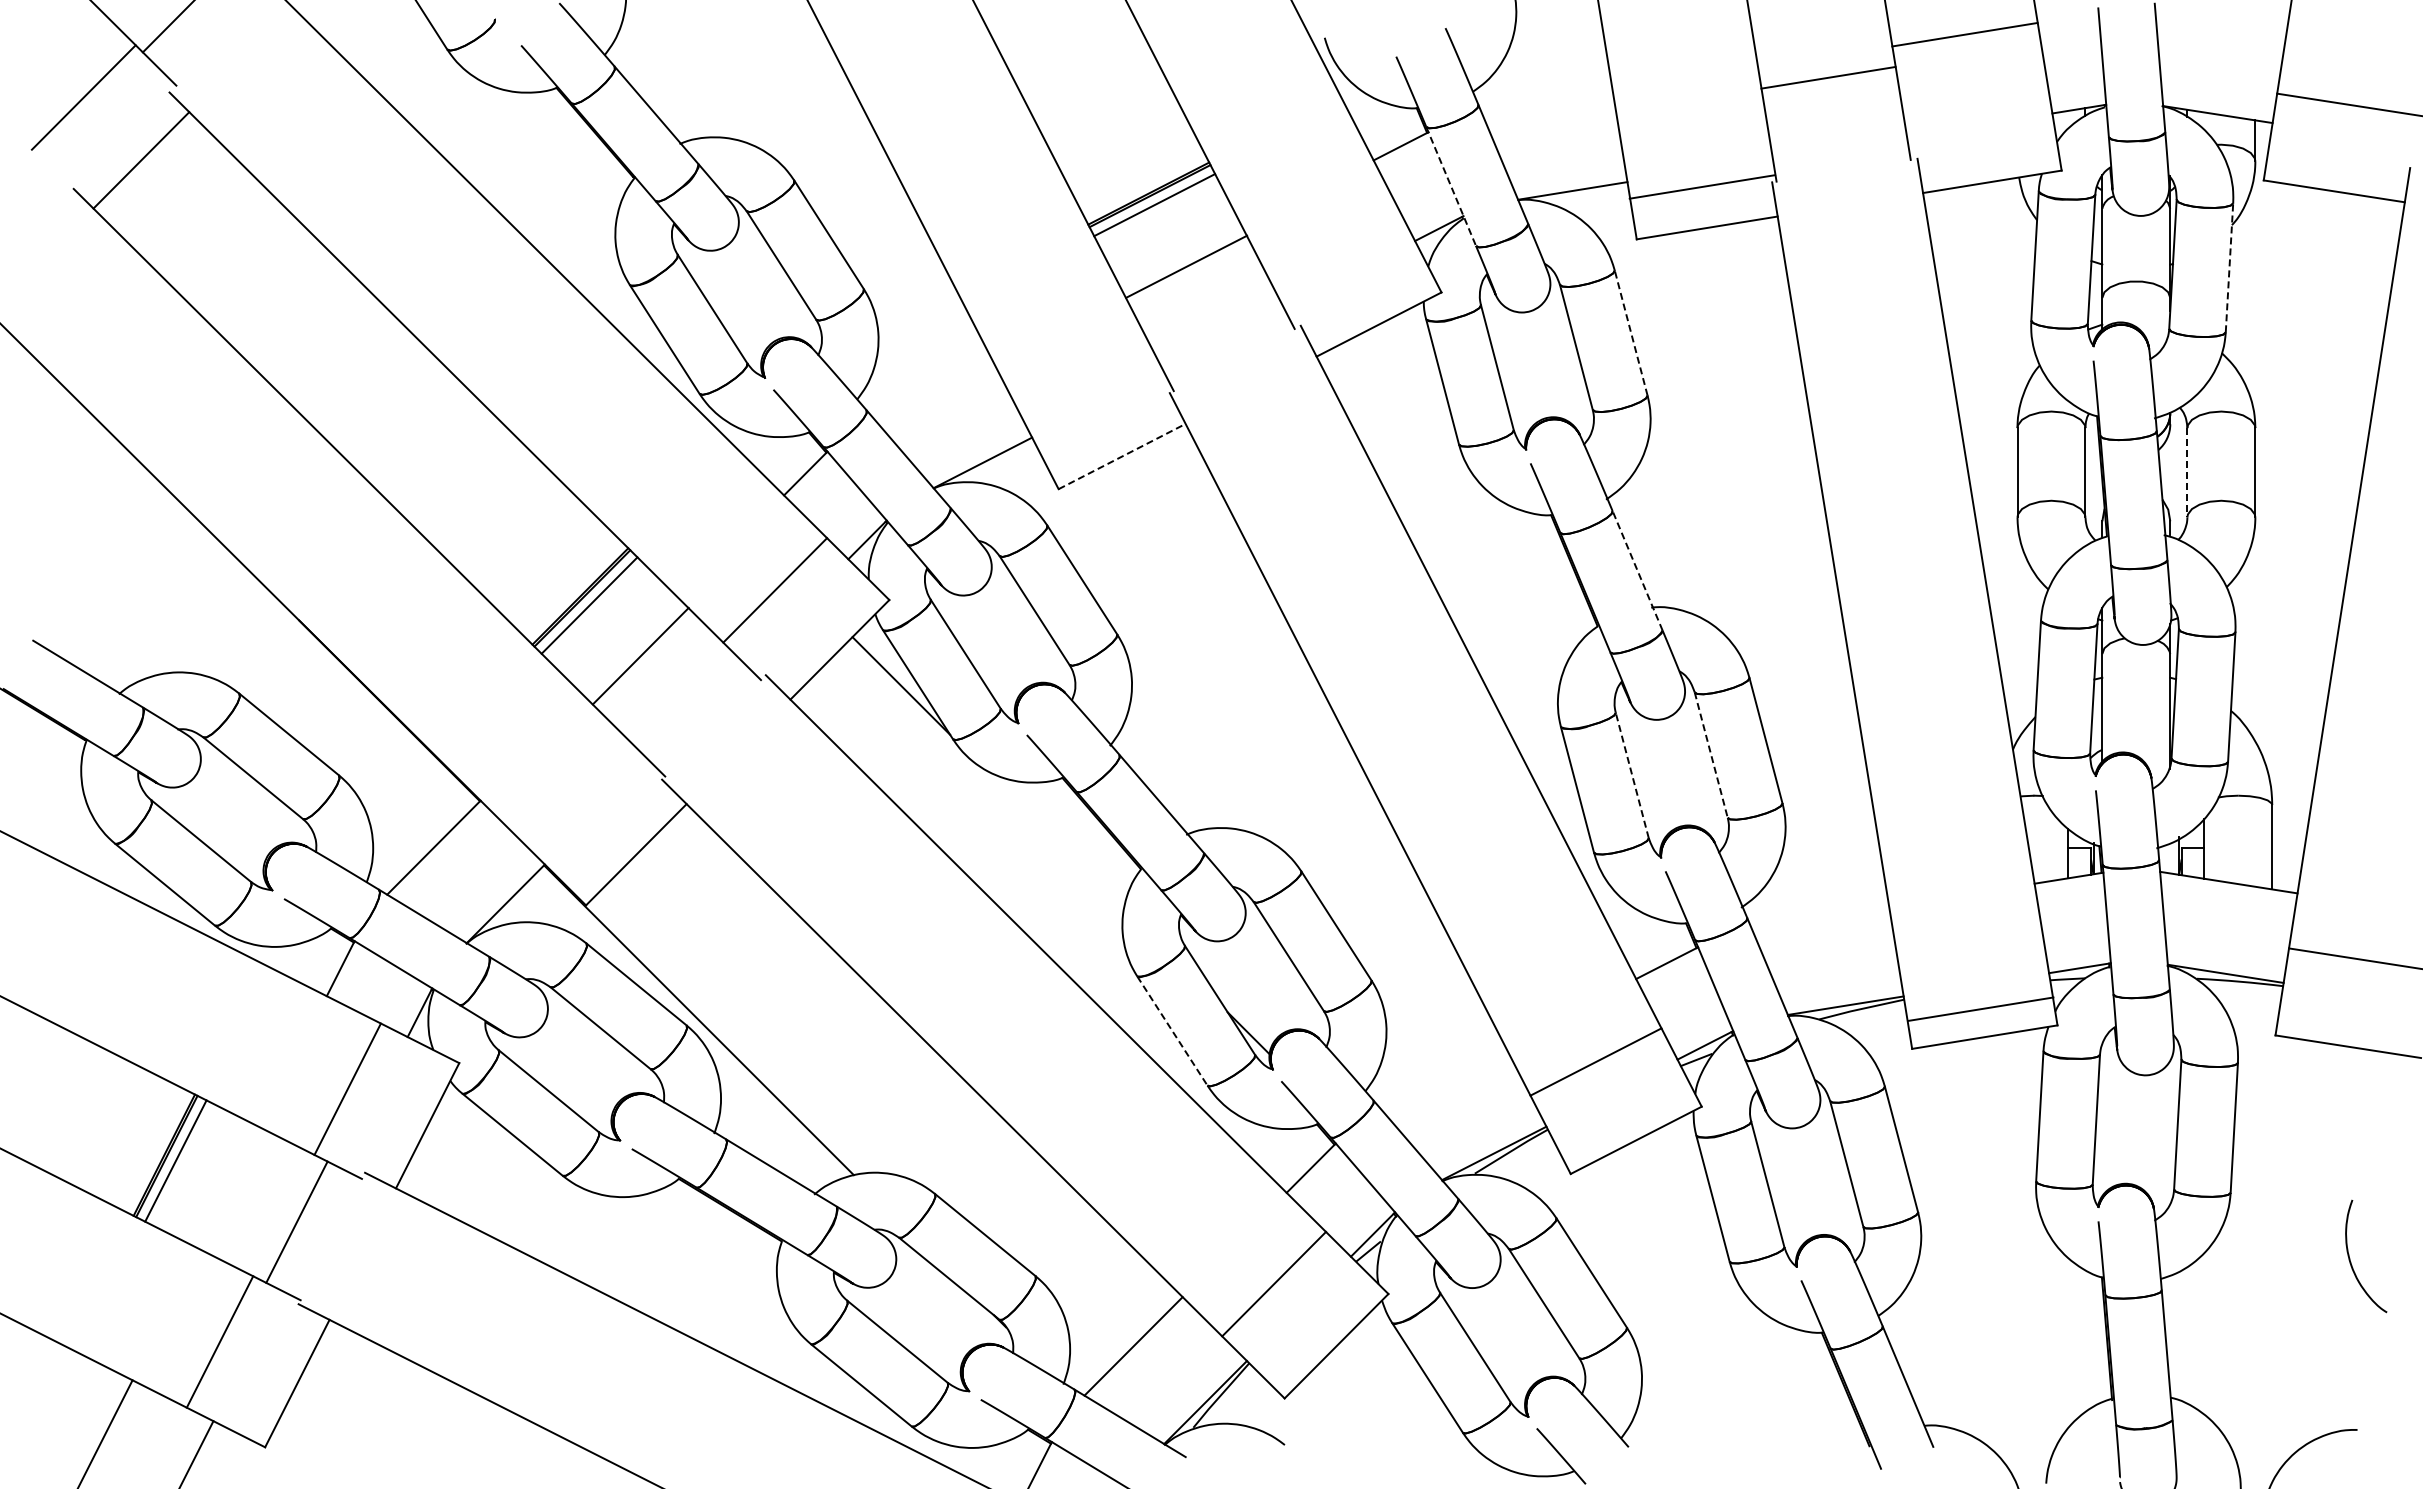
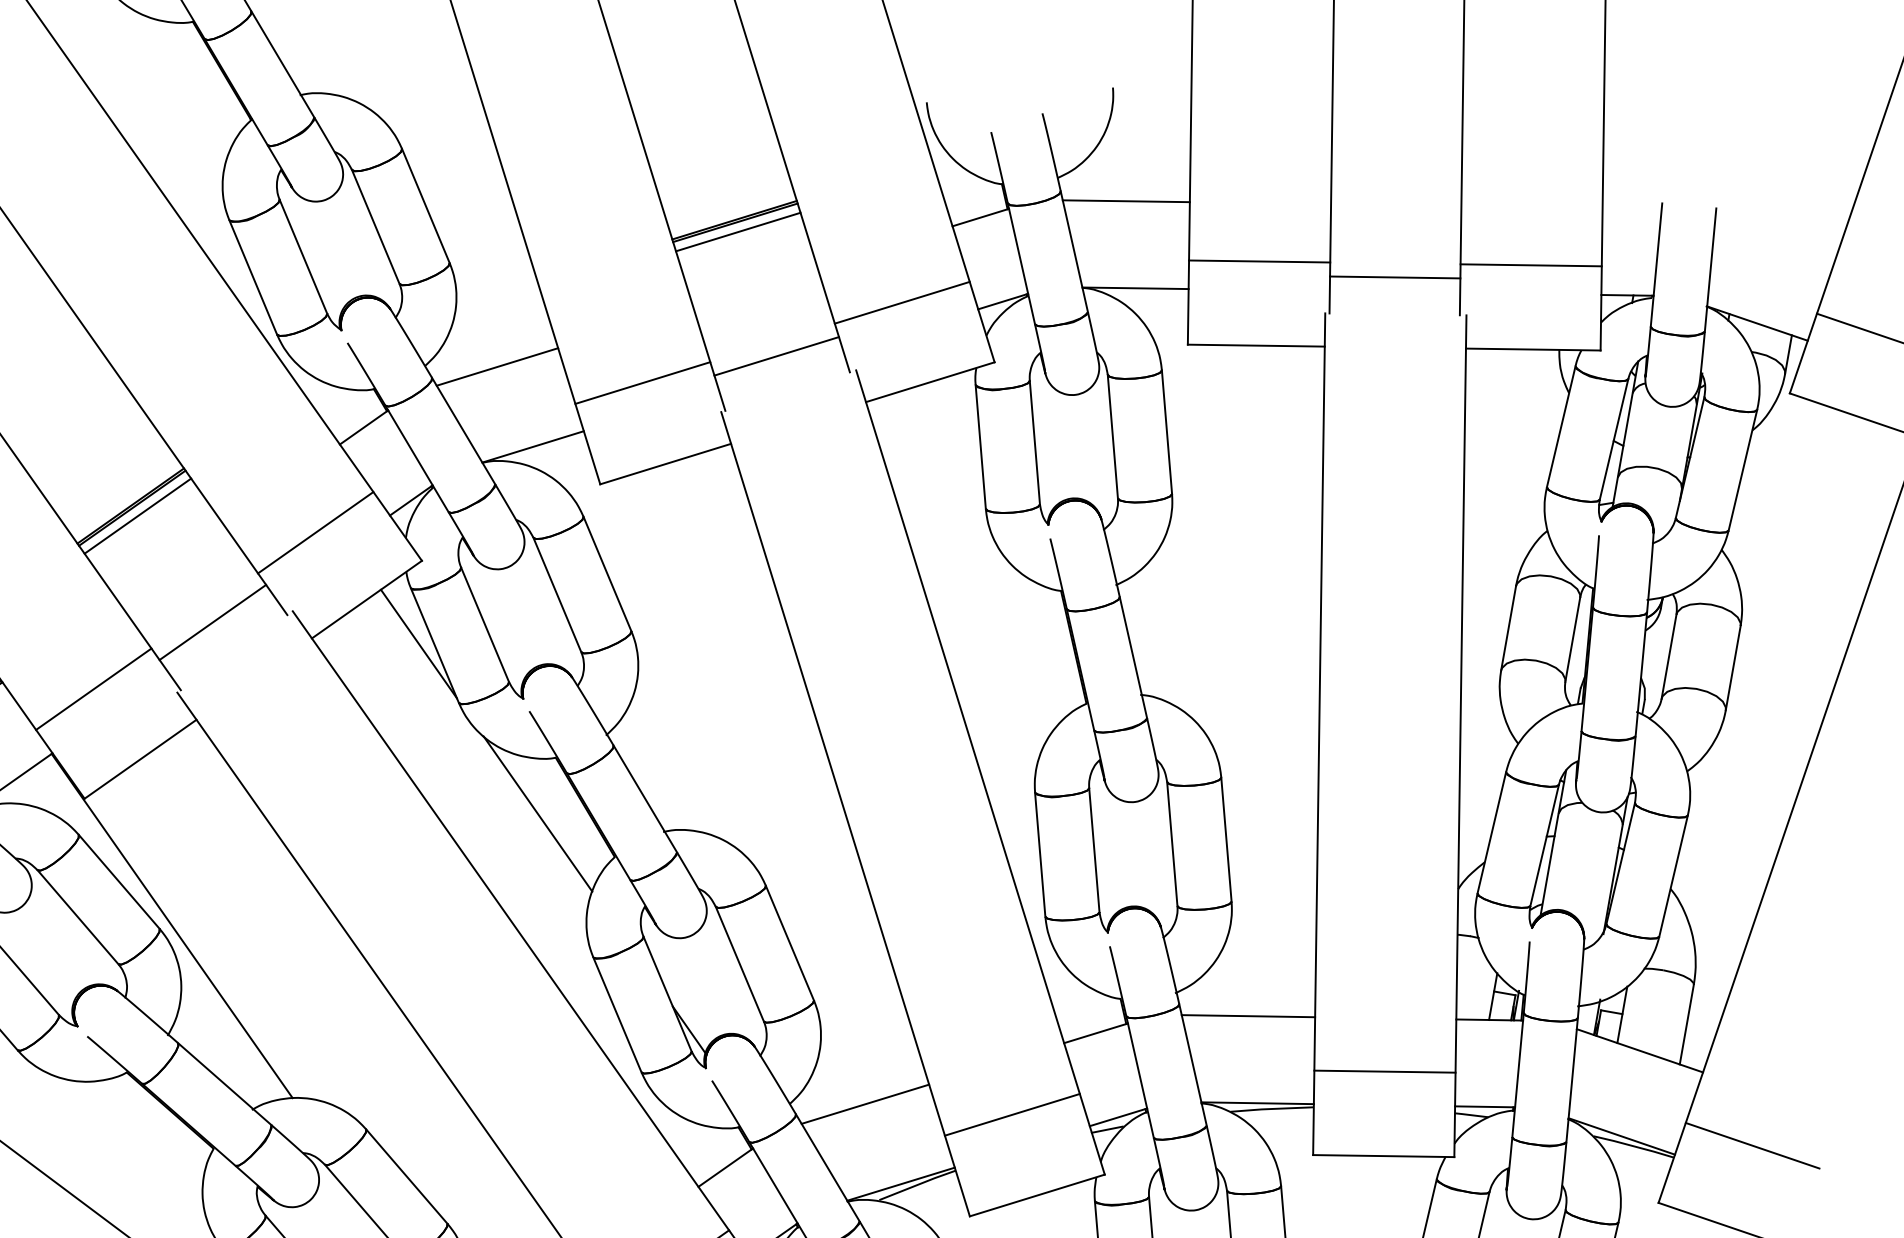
line: (1964, 34) -> (1530, 265), moved
line: (1828, 77) -> (1395, 277), moved
line: (1547, 102) -> (1126, 200), added
line: (1451, 186) -> (1021, 263), dashed -> solid
line: (1702, 186) -> (1259, 261), moved
line: (1335, 247) -> (902, 302), added
line: (1186, 266) -> (776, 356), moved
line: (2229, 267) -> (1742, 469), dashed -> solid
line: (1631, 333) -> (1167, 432), dashed -> solid
line: (1083, 377) -> (642, 383), added
line: (931, 387) -> (497, 367), added
line: (1122, 456) -> (666, 464), dashed -> solid
line: (2187, 472) -> (1669, 656), dashed -> solid
line: (1637, 570) -> (1133, 657), dashed -> solid
line: (640, 655) -> (212, 621), moved
line: (1711, 755) -> (1172, 844), dashed -> solid
line: (1632, 775) -> (1094, 850), dashed -> solid
line: (575, 791) -> (93, 689), added
line: (1054, 838) -> (538, 813), added
line: (1820, 917) -> (1248, 1015), added
line: (1980, 1008) -> (1384, 1070), moved
line: (1172, 1031) -> (617, 1015), dashed -> solid
line: (1443, 1077) -> (865, 1104), added

